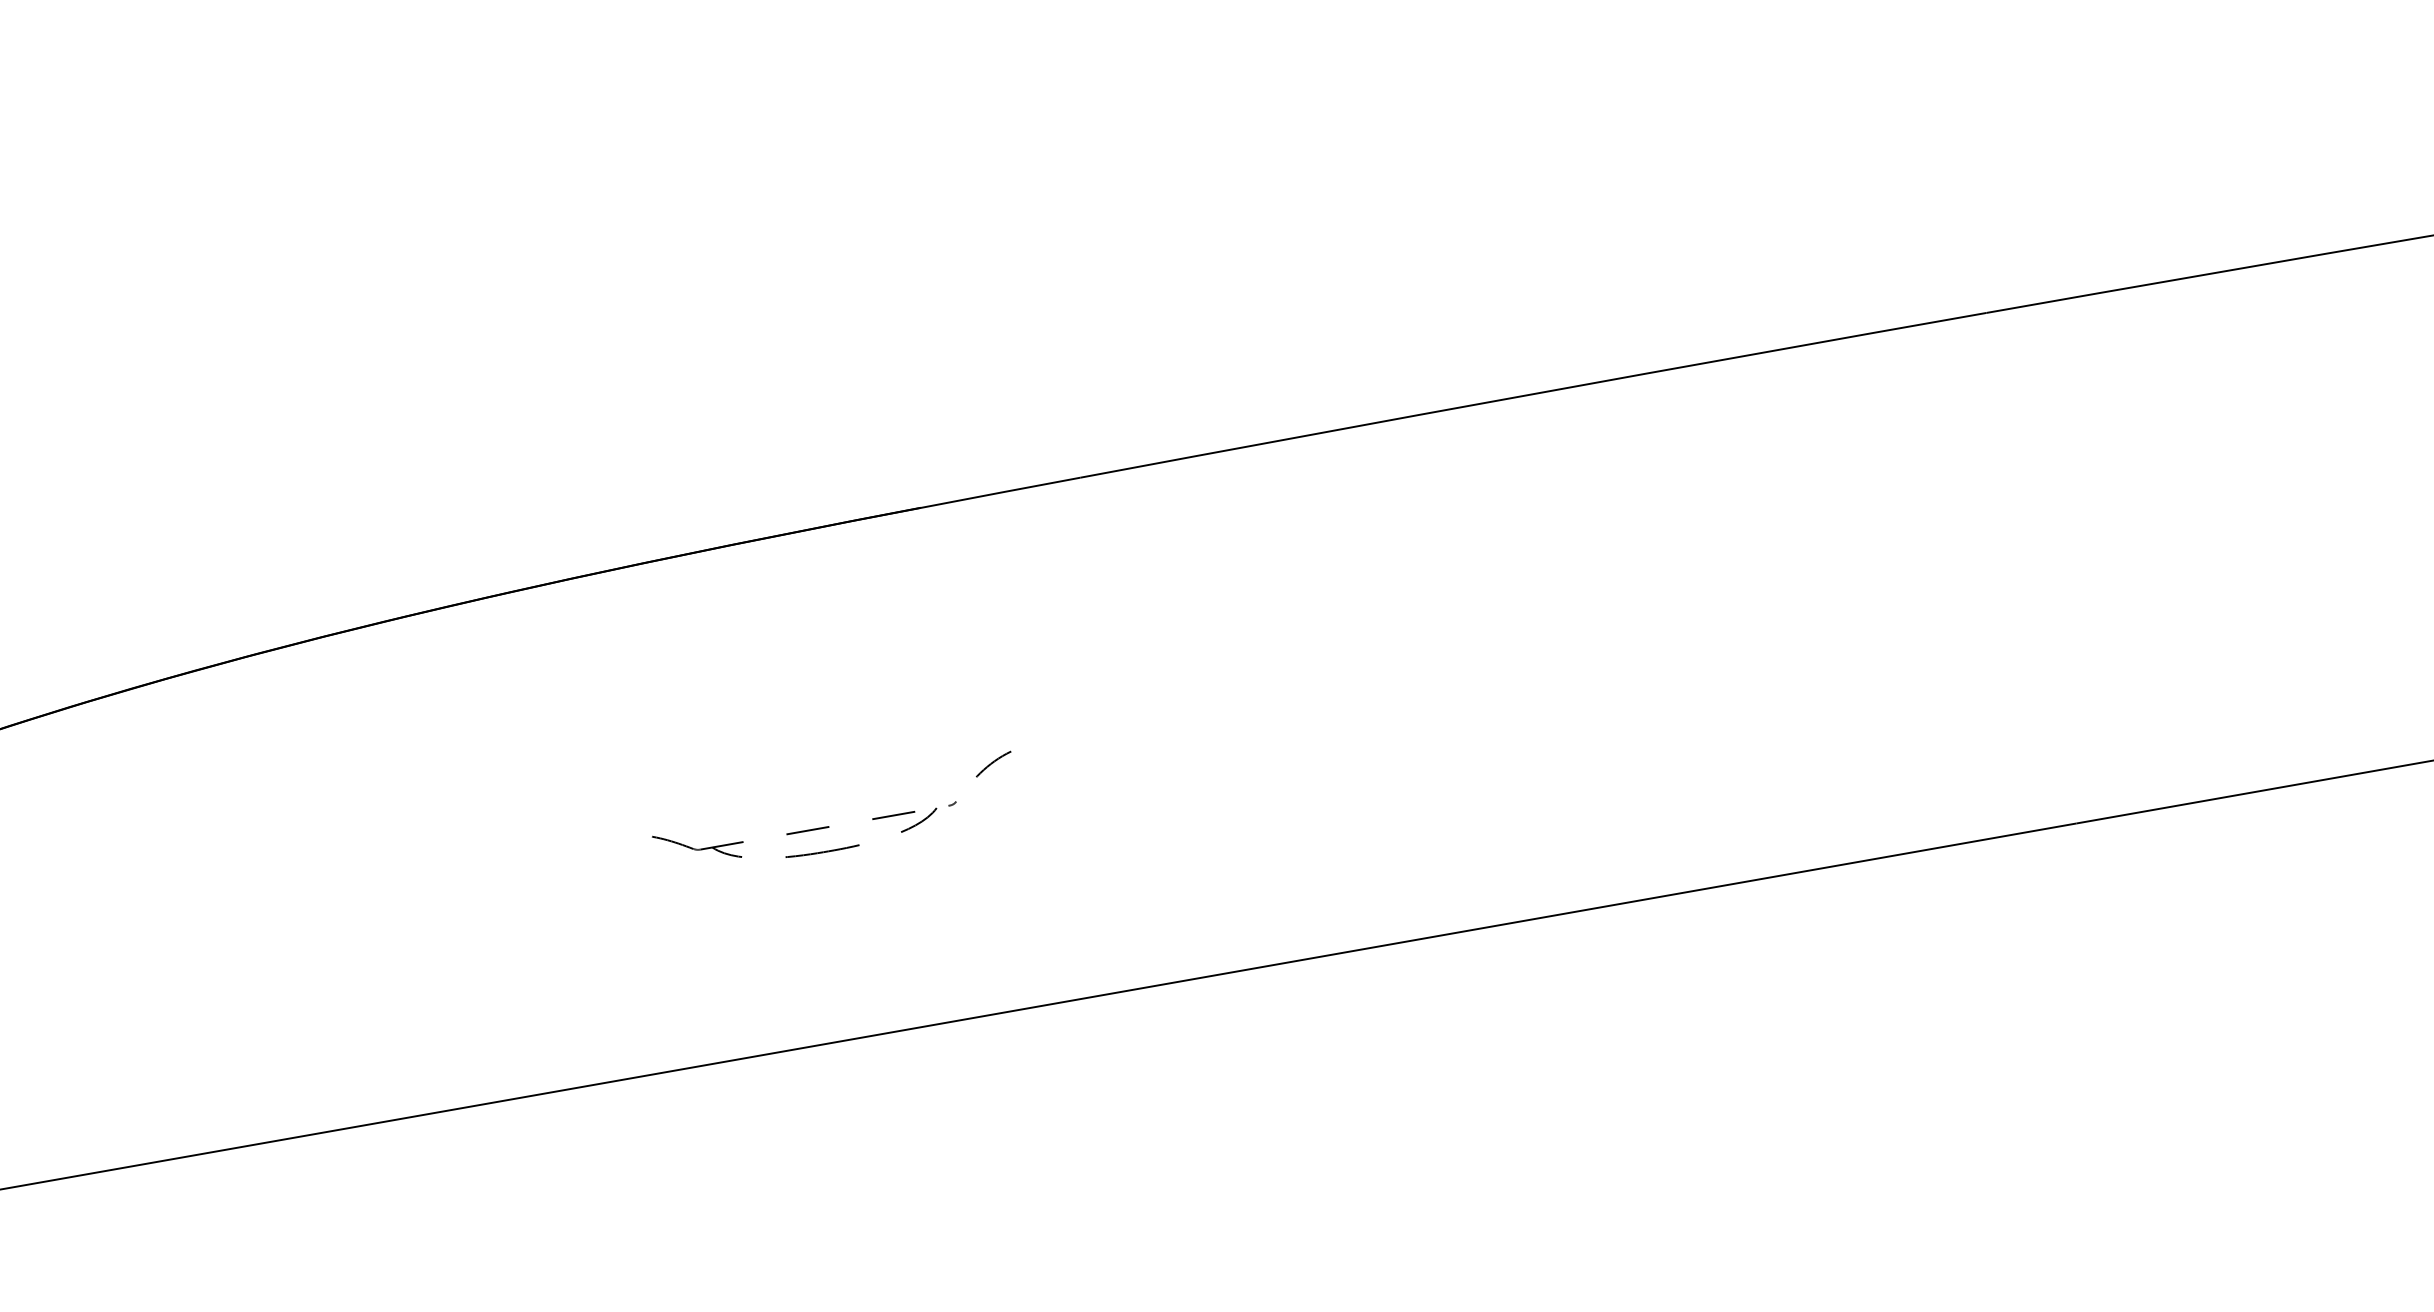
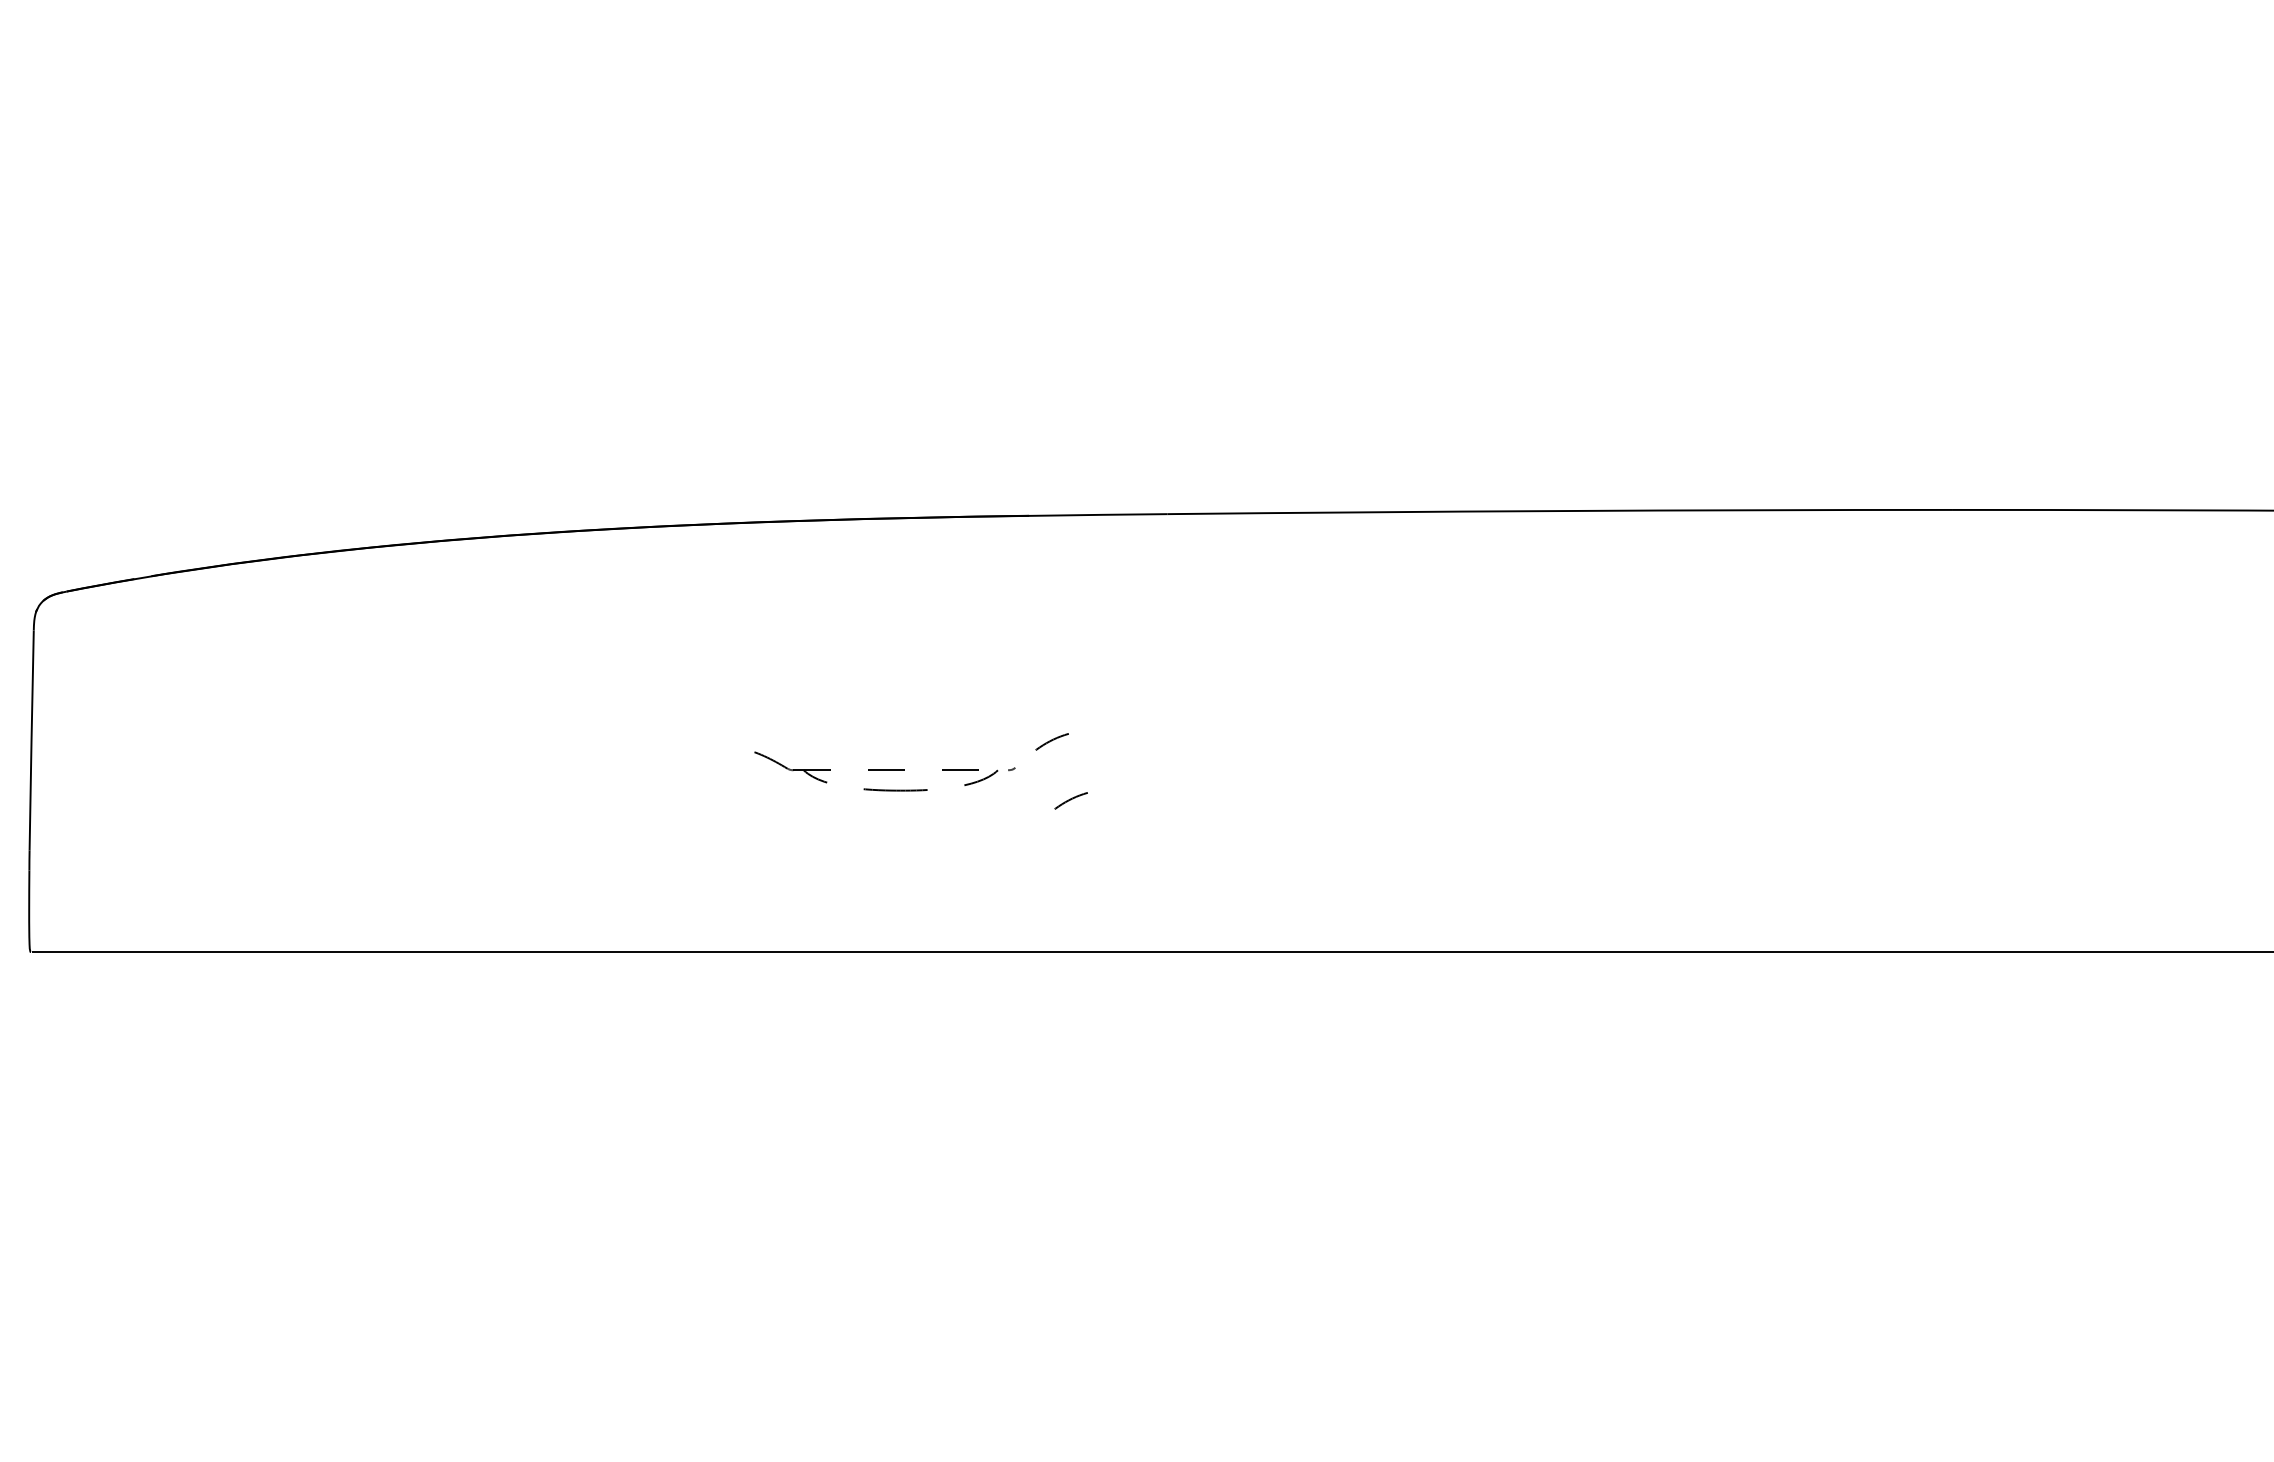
curve: (1026, 828) -> (1070, 800), added

